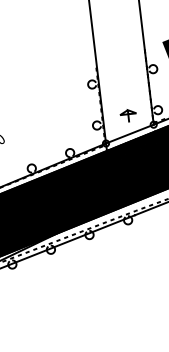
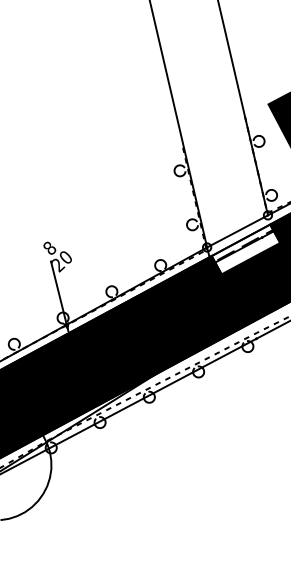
part: (128, 115) -> (232, 207), removed
hatch: (135, 148) -> (246, 249), removed

